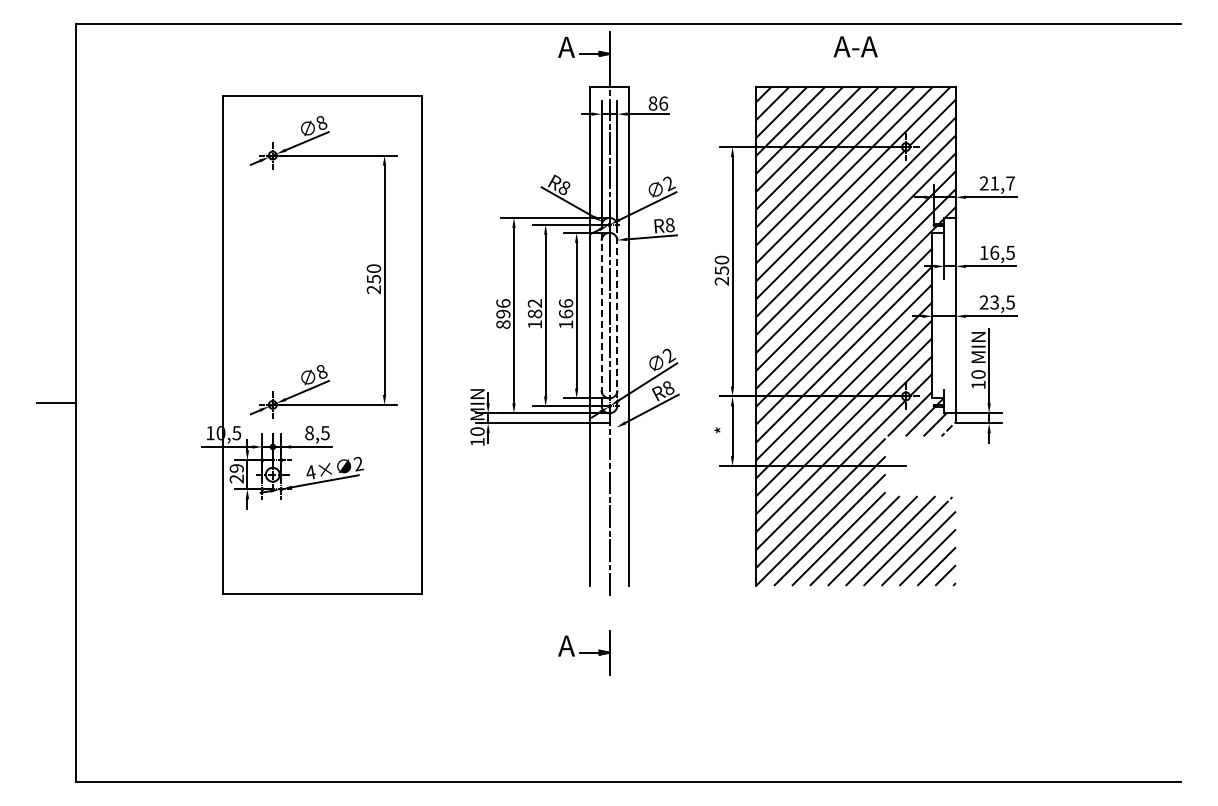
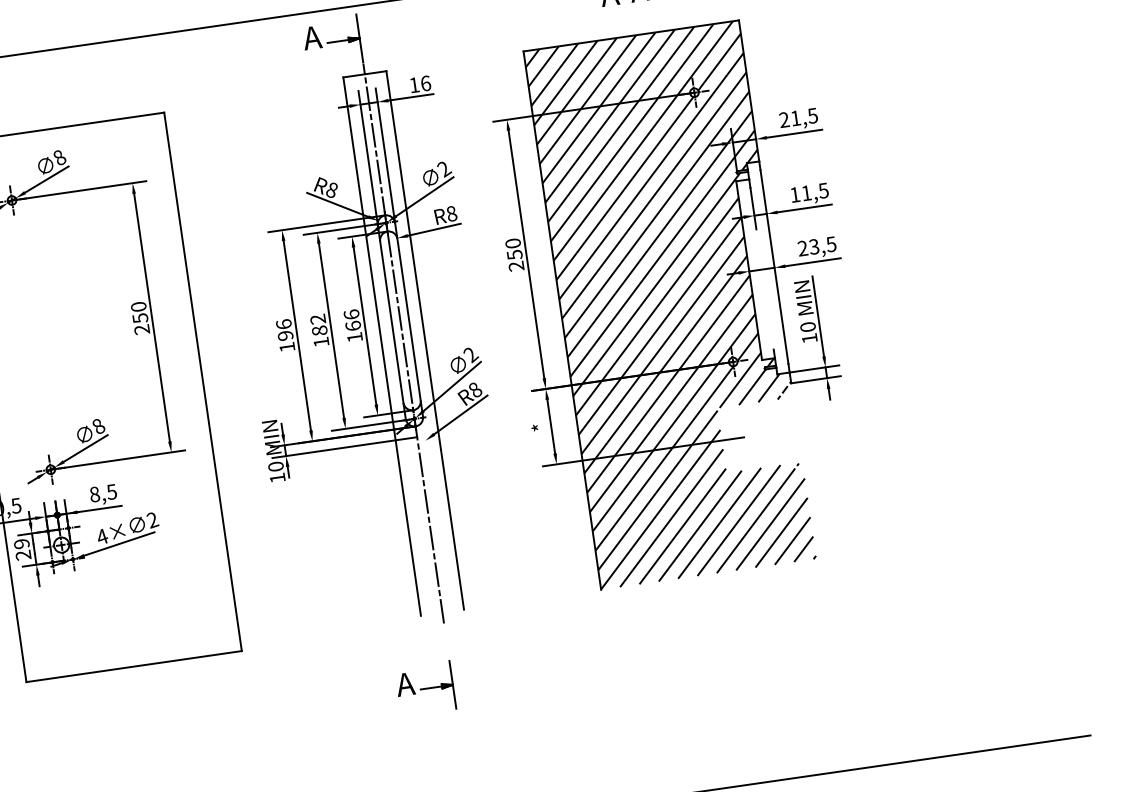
text: (652, 103) -> (413, 85), 86 -> 16
text: (1010, 183) -> (812, 115), 21,7 -> 21,5
text: (994, 252) -> (806, 192), 16,5 -> 11,5
line: (601, 315) -> (391, 322), dashed -> solid
line: (617, 315) -> (409, 319), dashed -> solid
text: (503, 324) -> (287, 347), 896 -> 196

